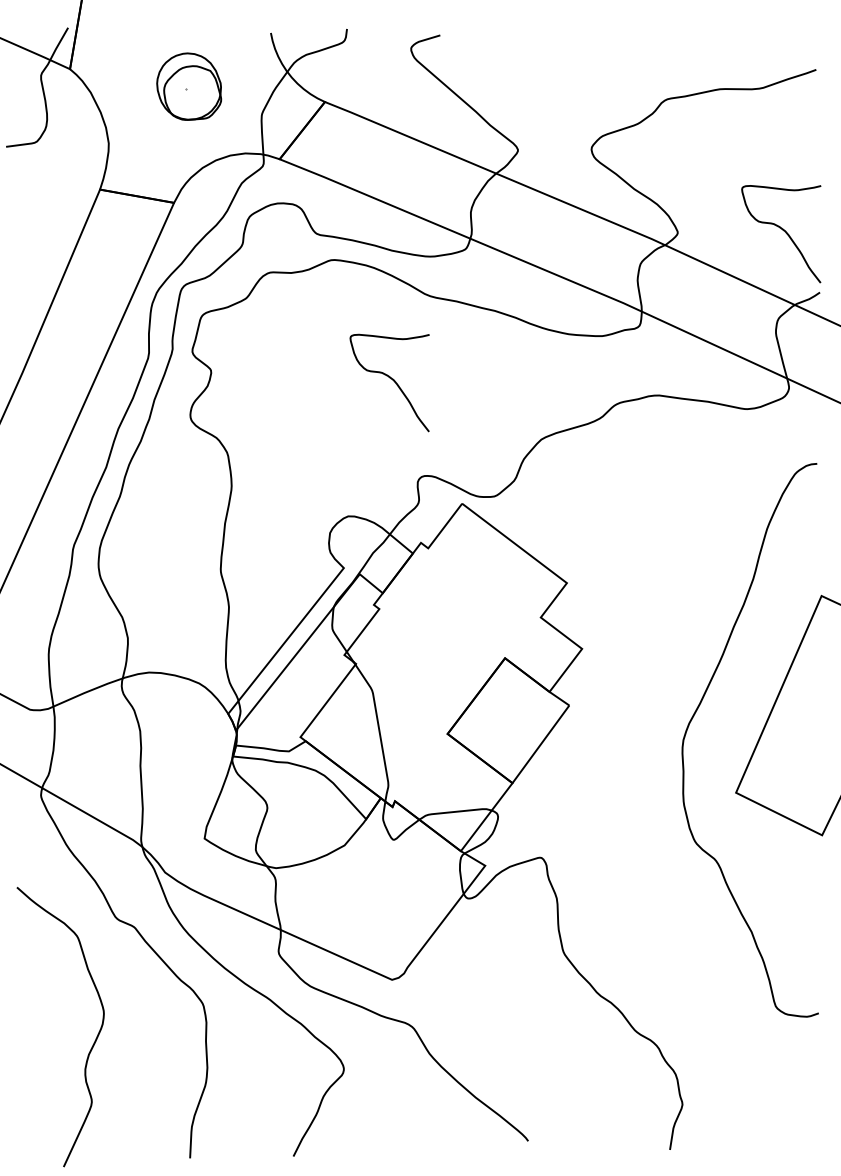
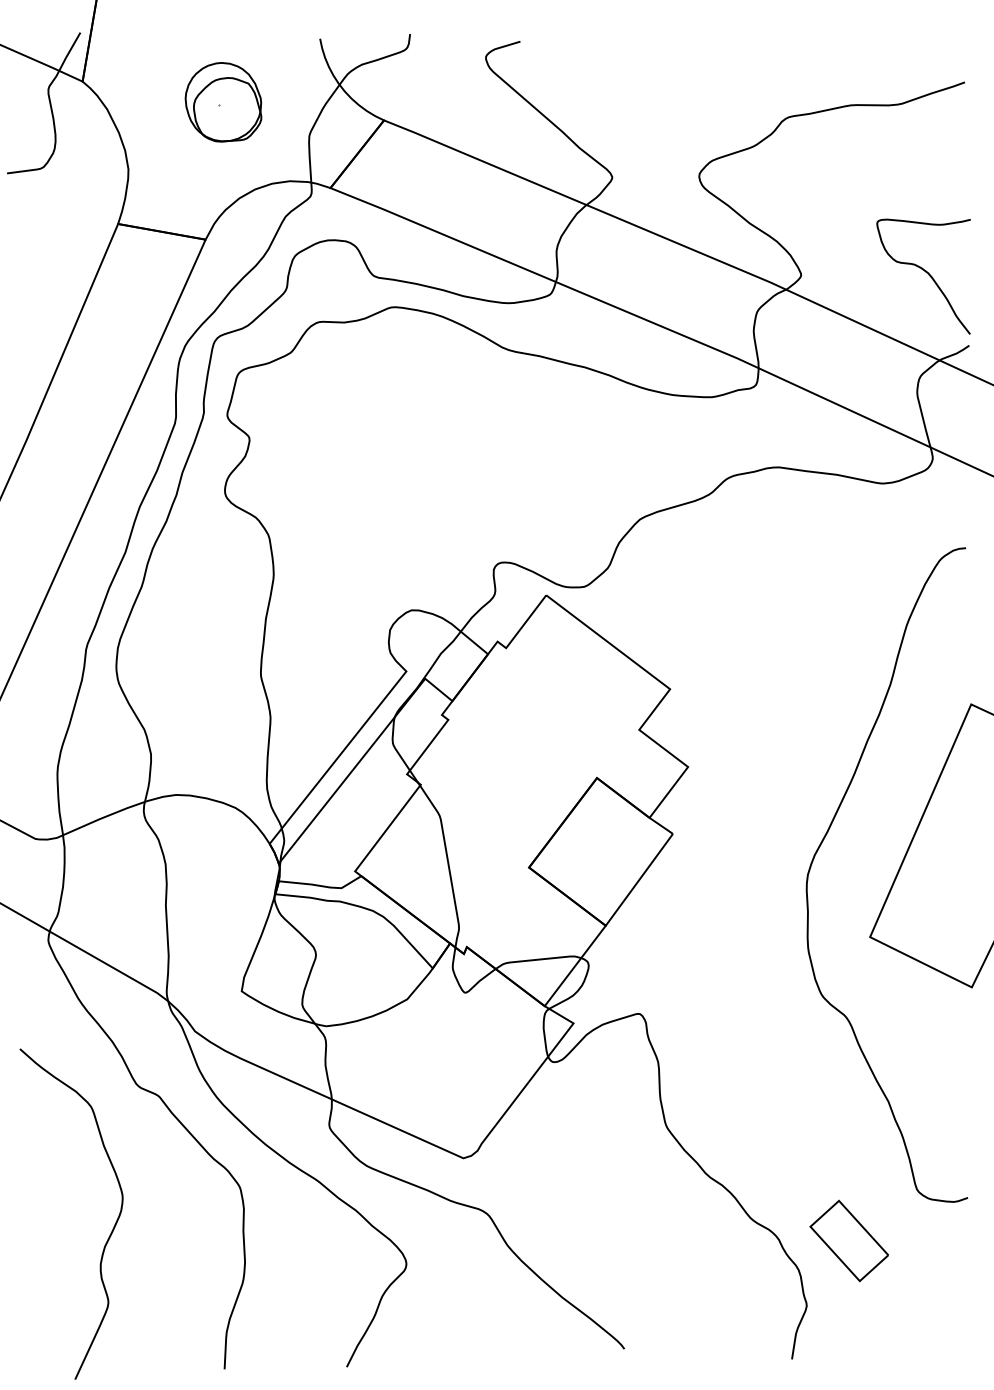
curve: (392, 380) -> (463, 449), removed
part: (717, 1049) -> (848, 1240), added

